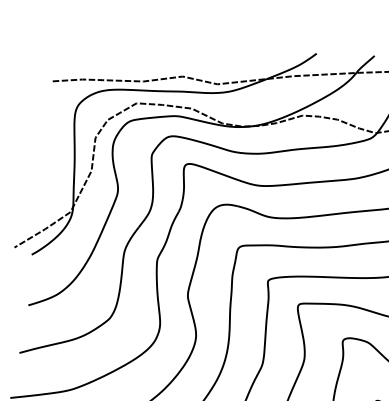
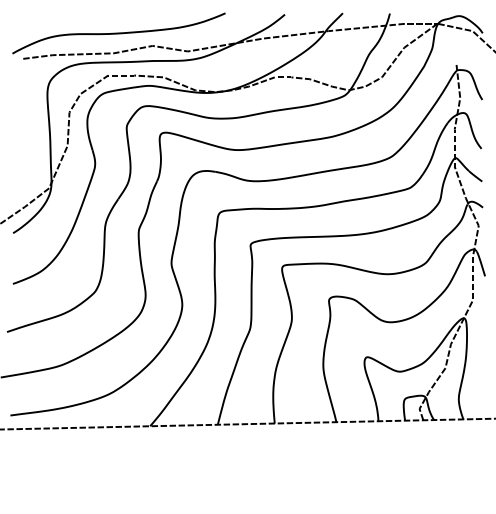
curve: (149, 62) -> (118, 33), added

